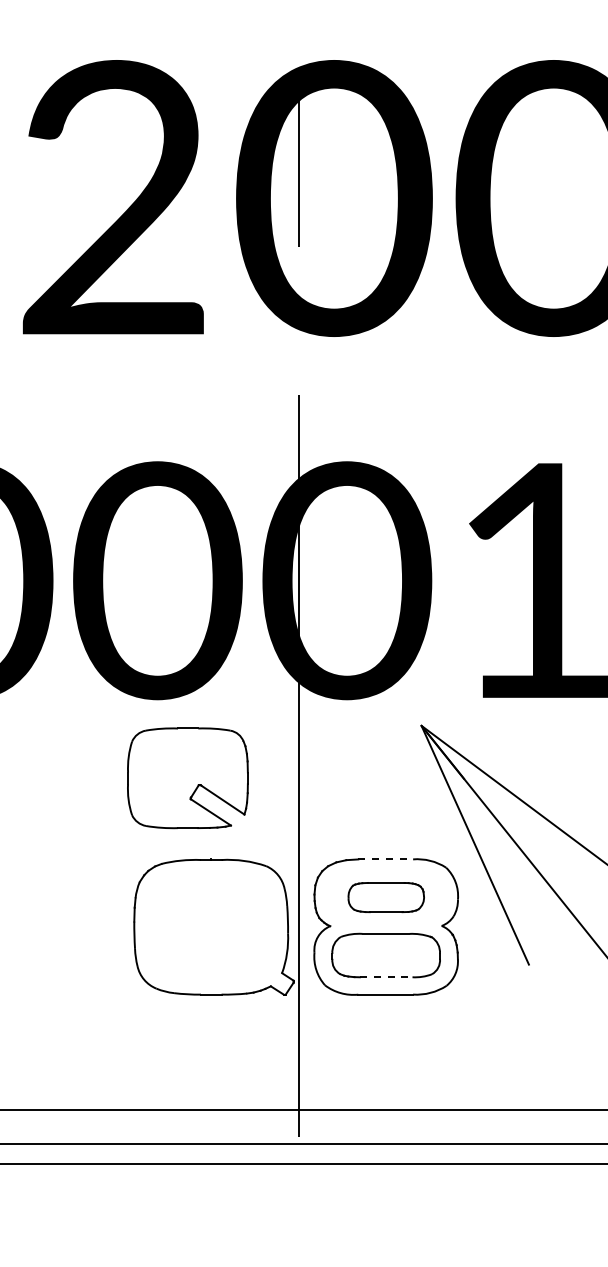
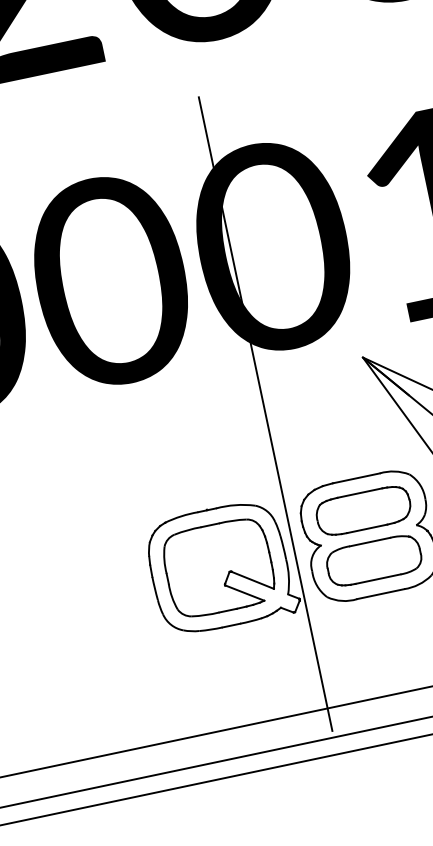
part: (187, 778) -> (218, 568), moved
line: (386, 859) -> (357, 478), dashed -> solid
part: (386, 897) -> (363, 510), size x1.43
line: (386, 977) -> (378, 579), dashed -> solid

